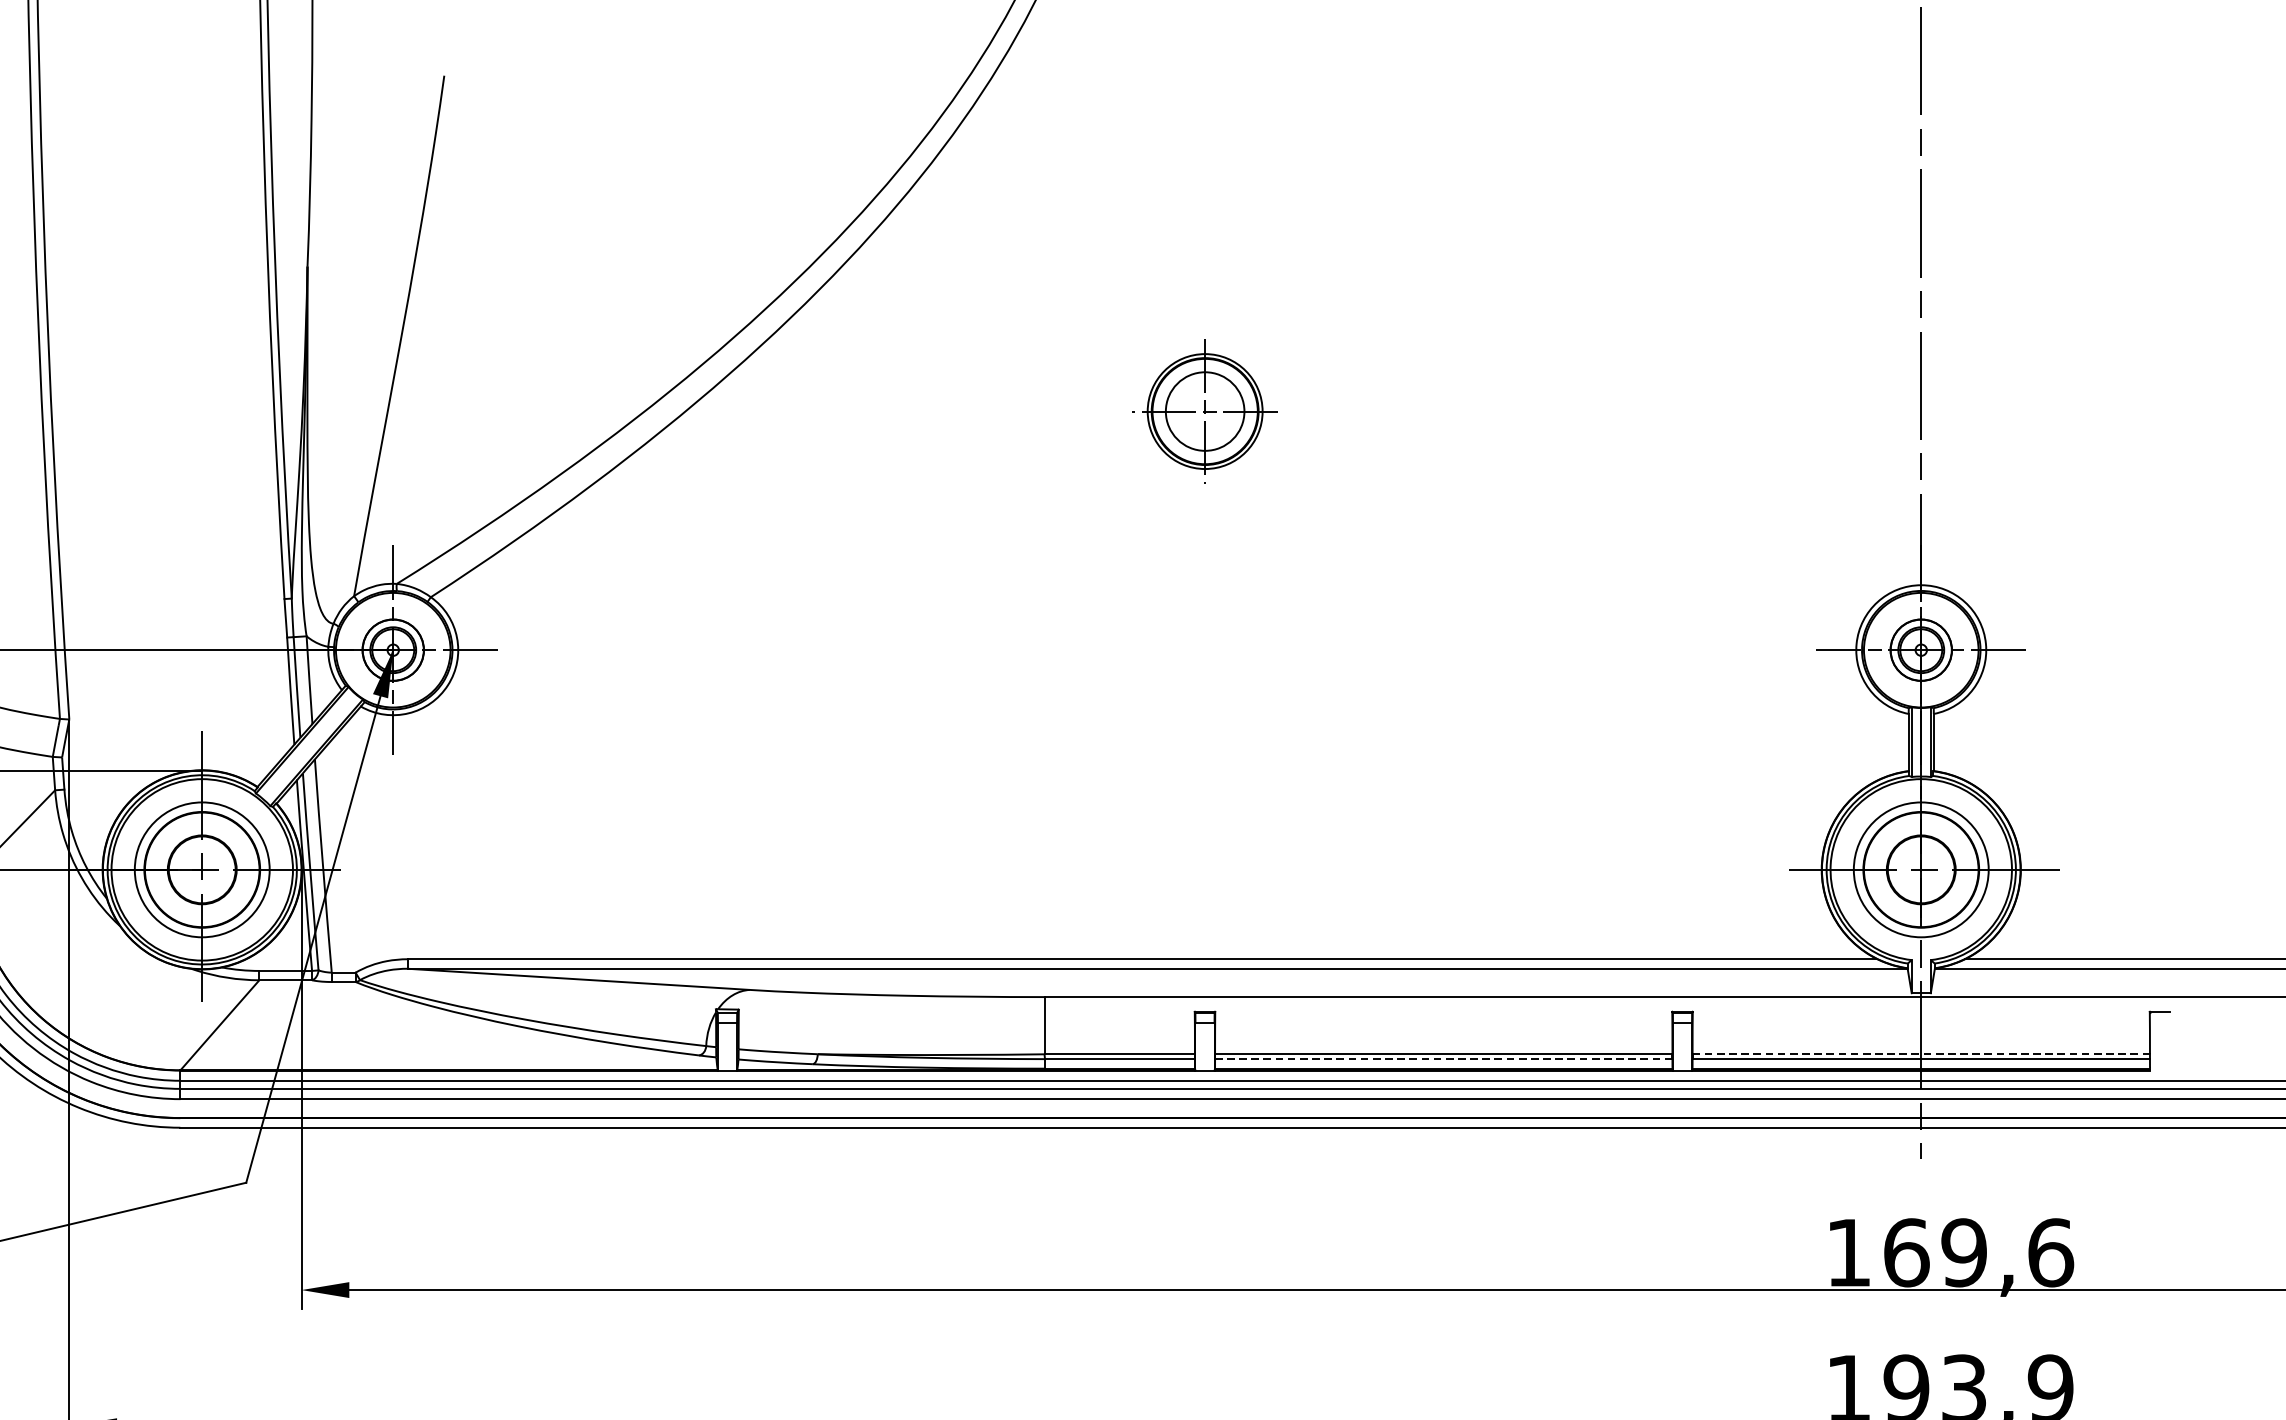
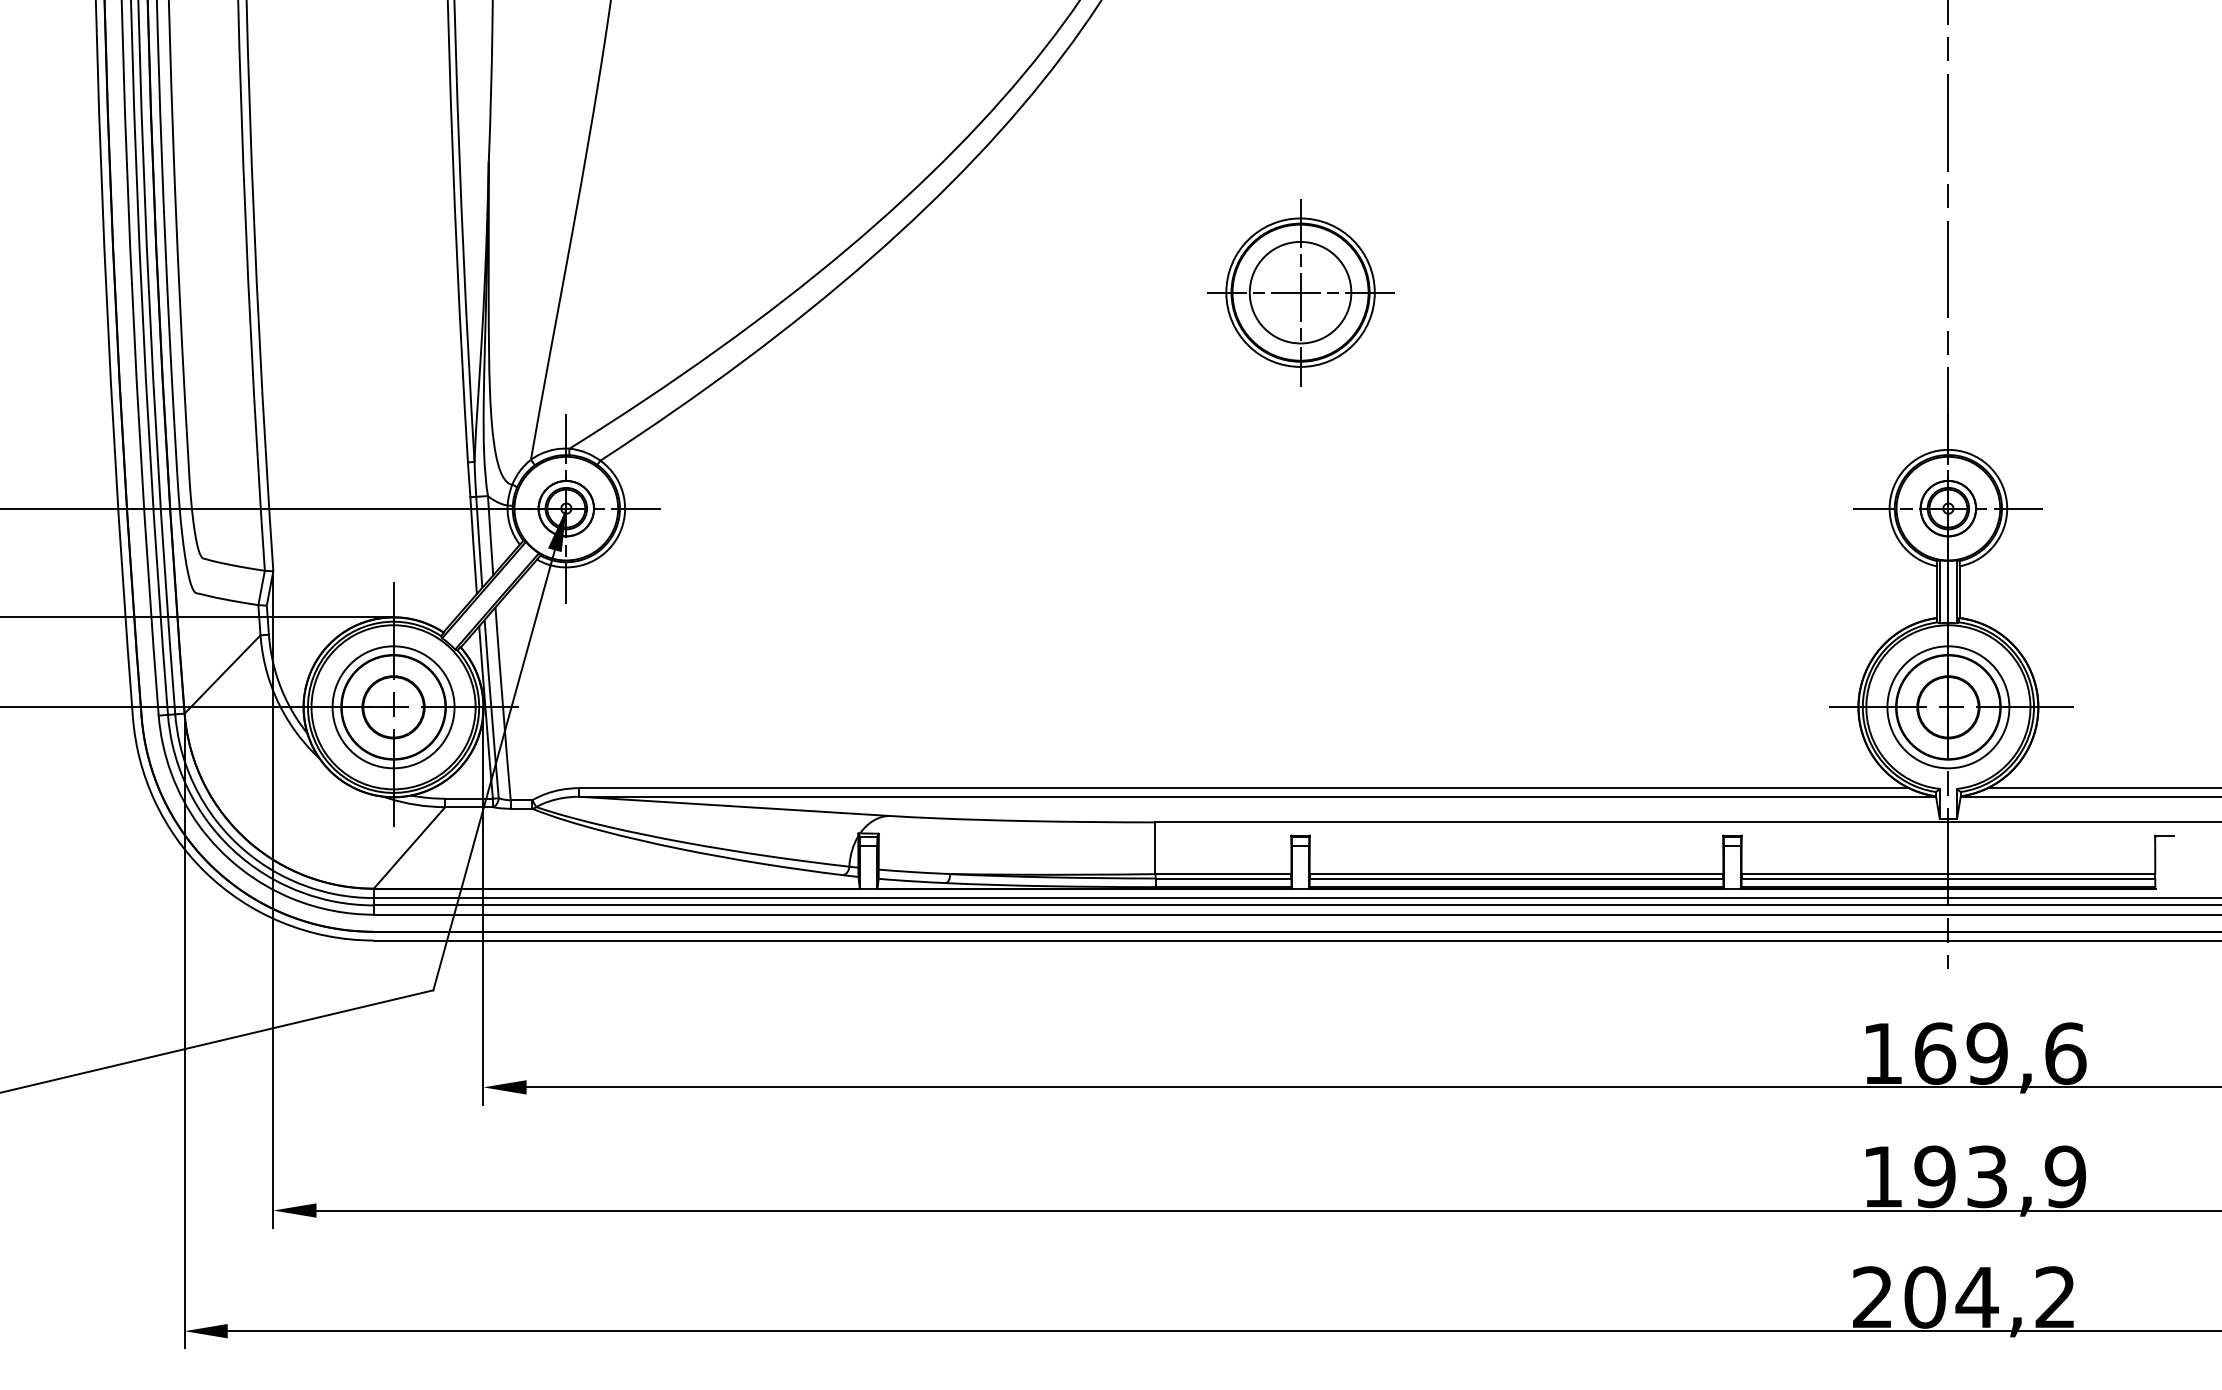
part: (1204, 411) -> (1300, 292), size x1.43
line: (1921, 1054) -> (1948, 874), dashed -> solid
line: (1443, 1059) -> (1516, 878), dashed -> solid

